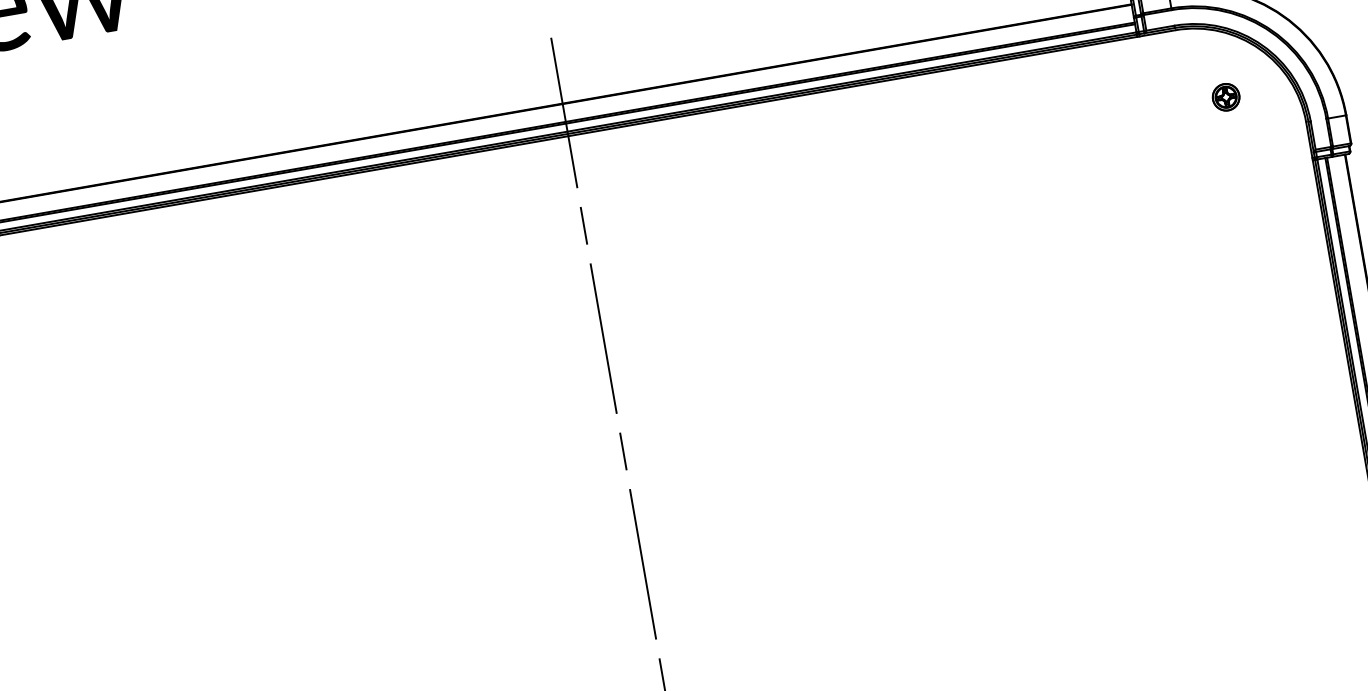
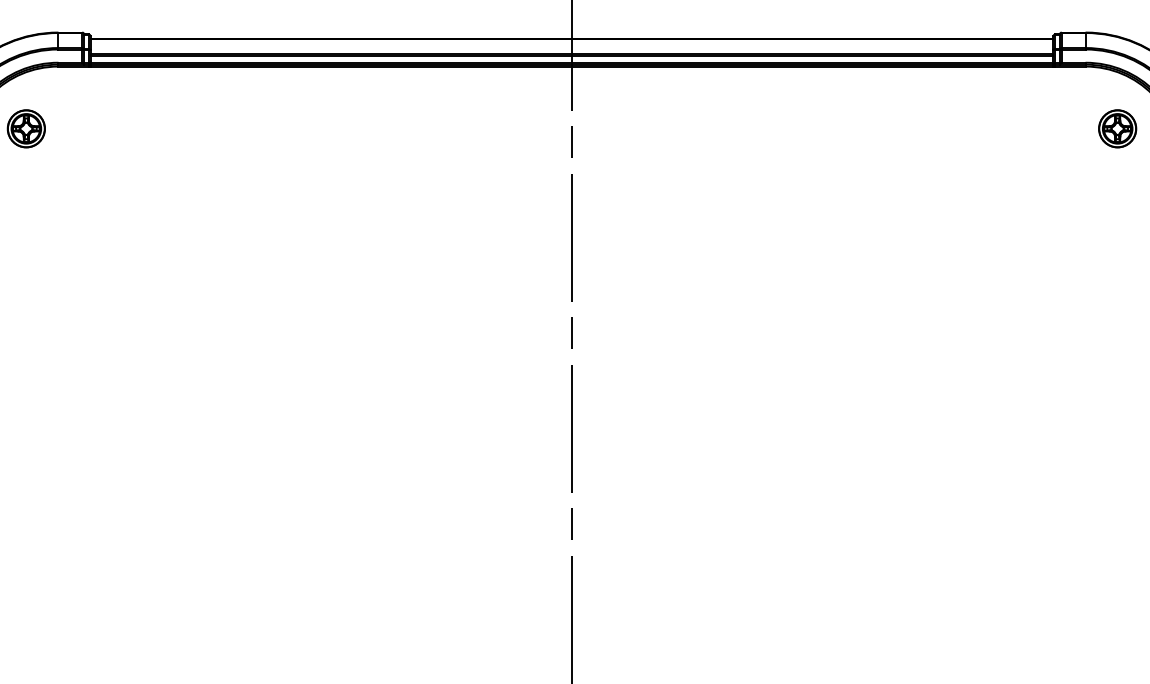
part: (1225, 96) -> (1117, 128), size x1.67

